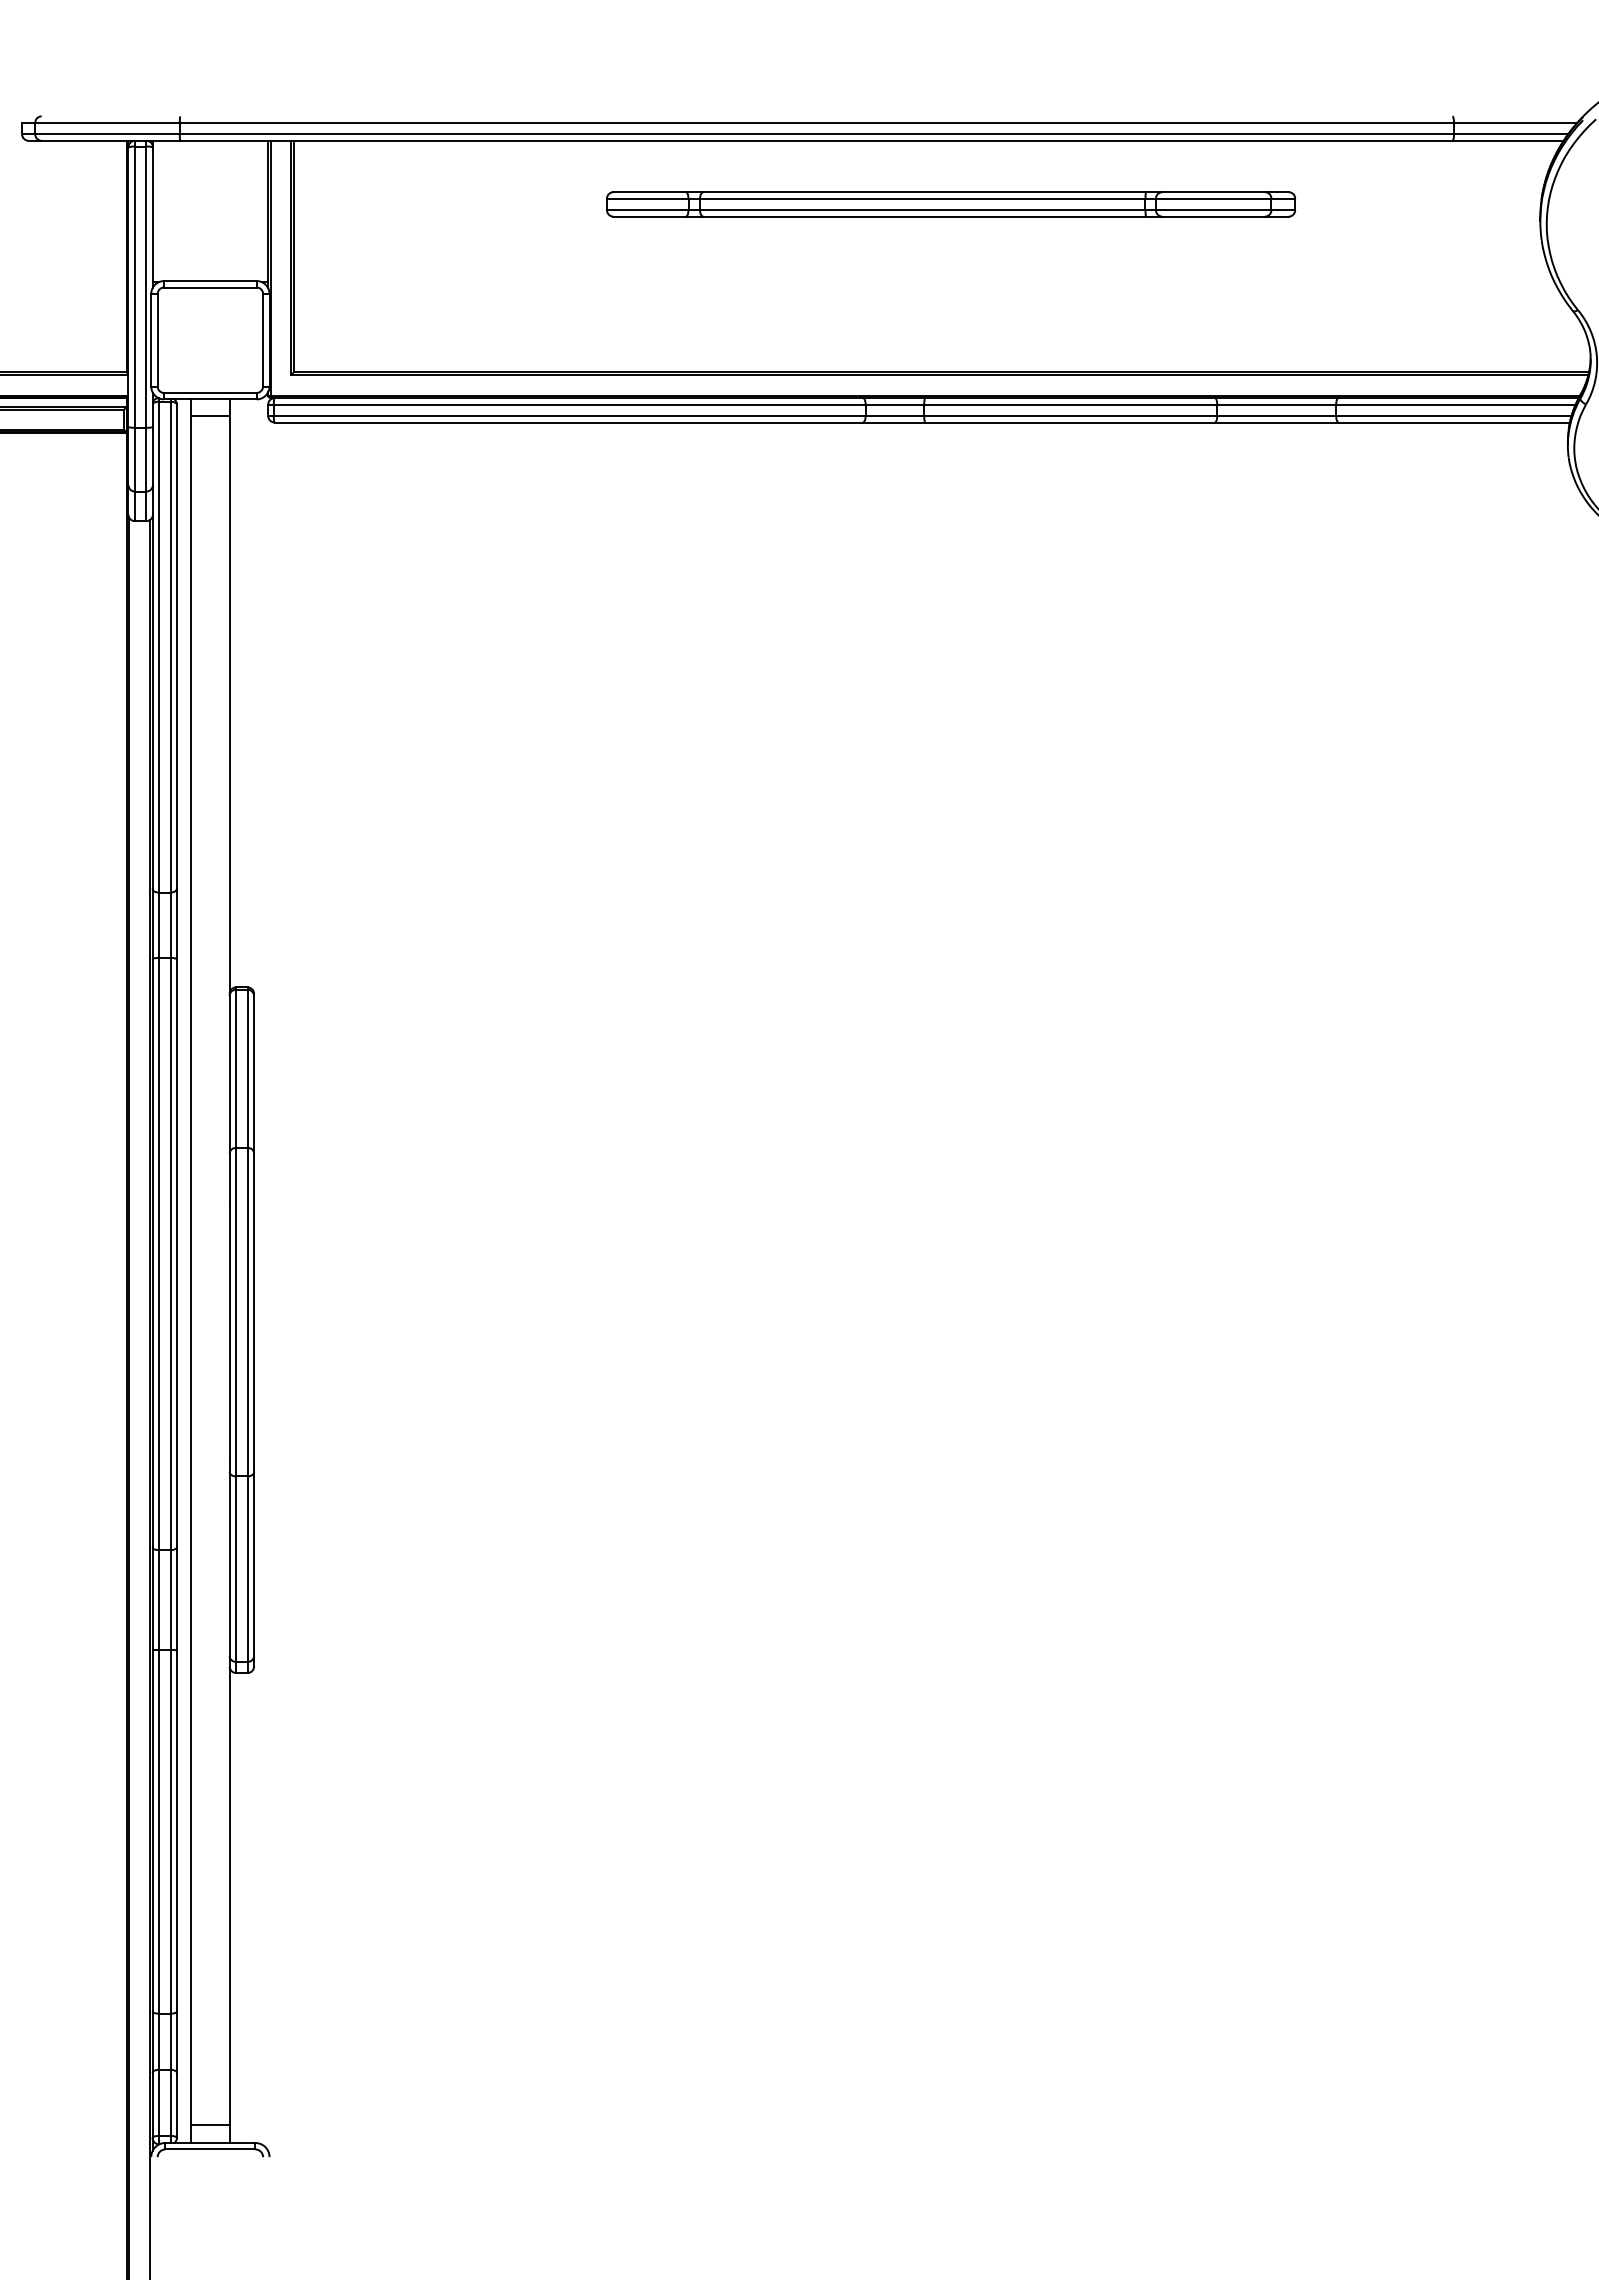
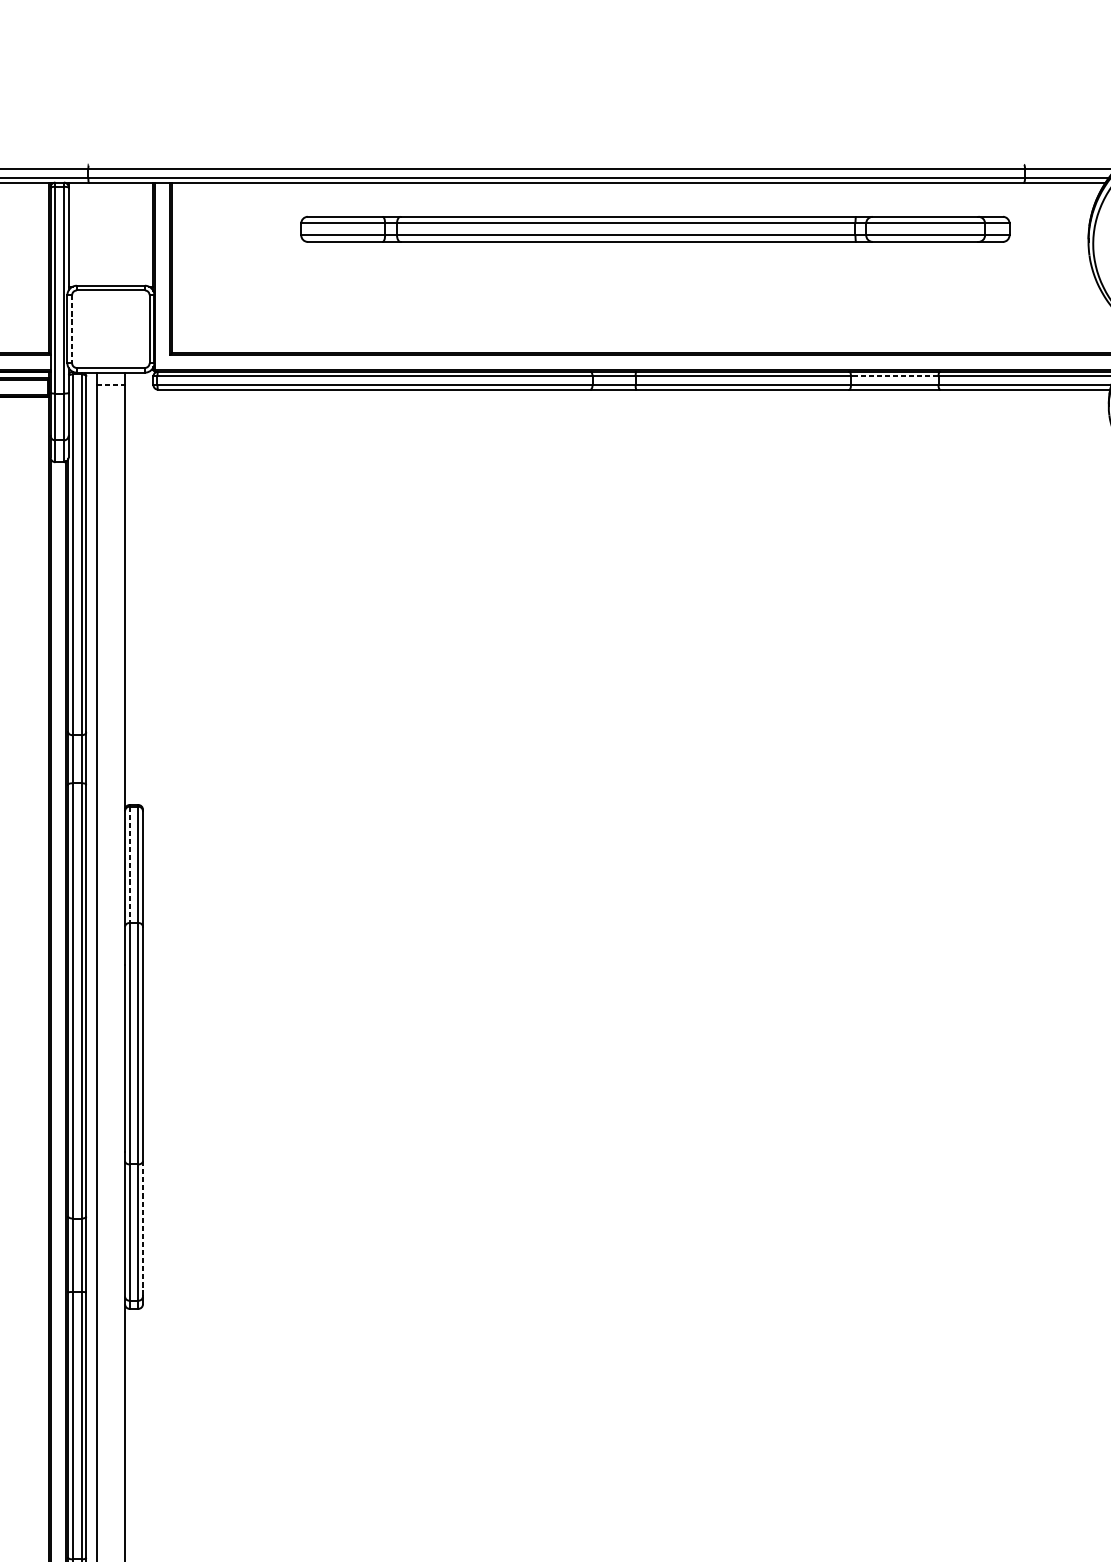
part: (950, 204) -> (654, 229), size x1.4
line: (157, 340) -> (72, 329), solid -> dashed
line: (1276, 404) -> (894, 376), solid -> dashed
line: (210, 416) -> (110, 385), solid -> dashed
line: (236, 1069) -> (130, 865), solid -> dashed
line: (254, 1564) -> (143, 1229), solid -> dashed

